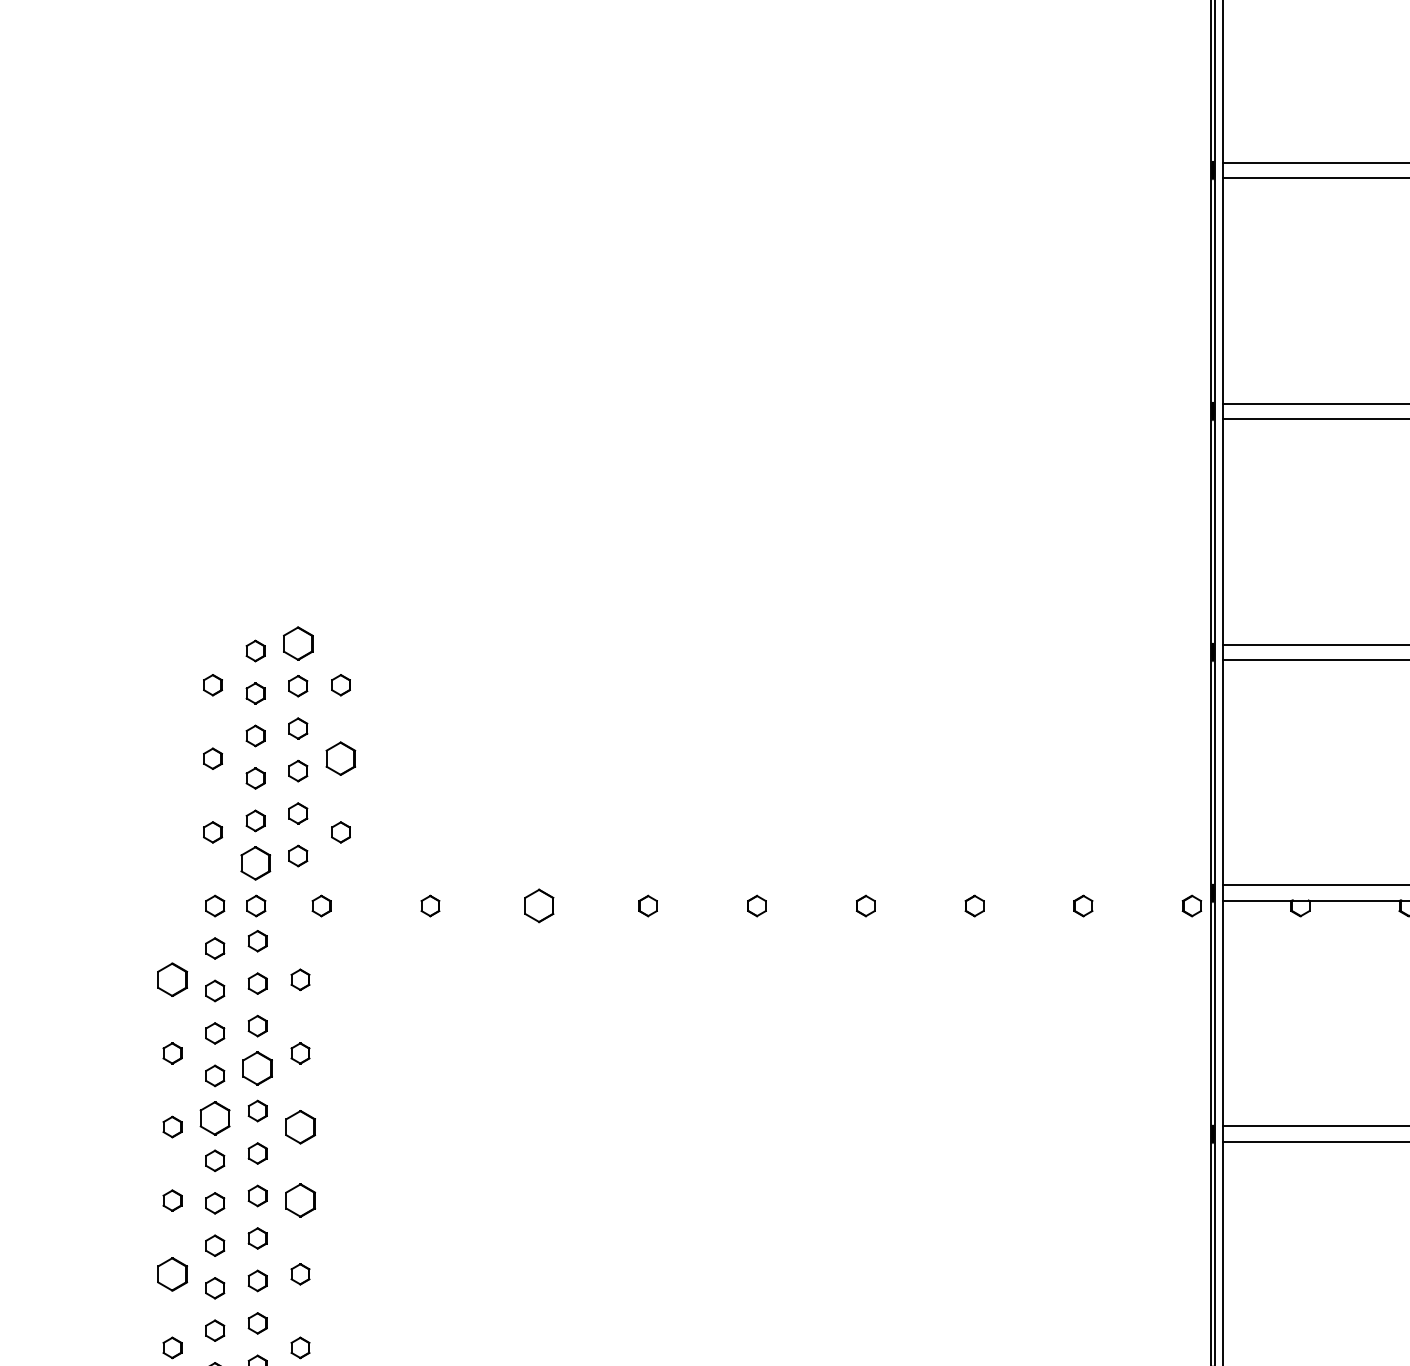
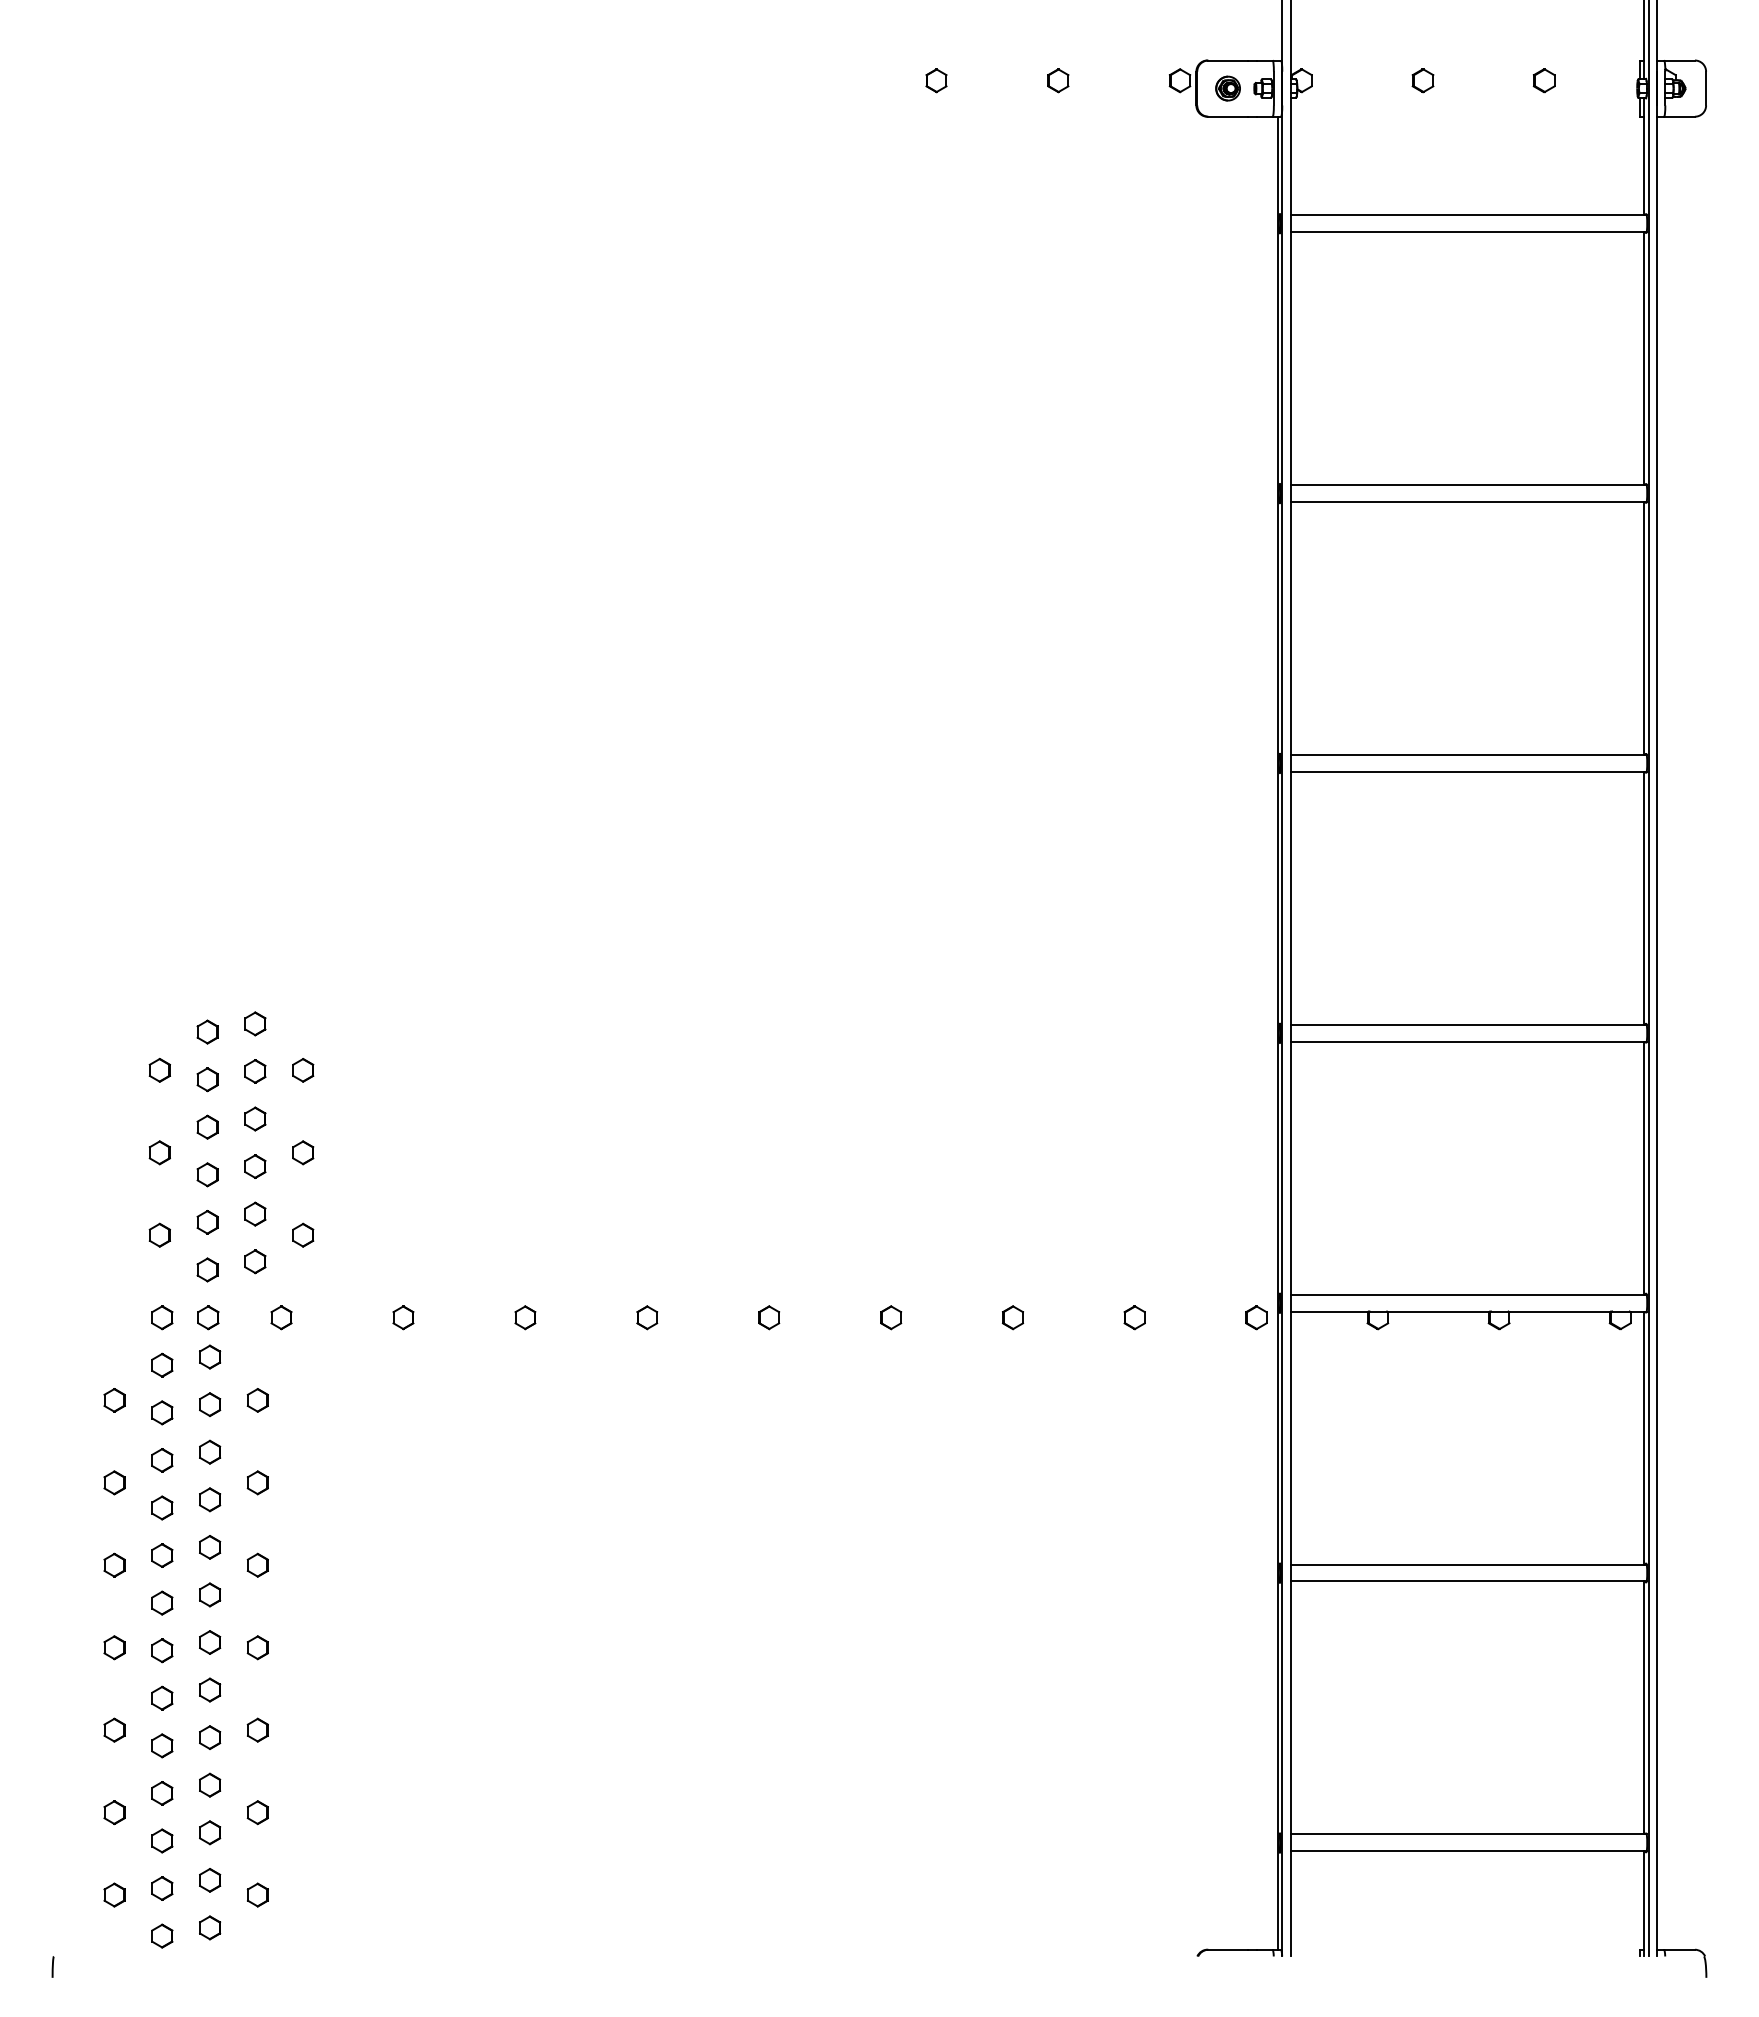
part: (298, 643) -> (255, 1023), size x0.62
part: (341, 758) -> (303, 1152), size x0.62
part: (255, 862) -> (207, 1269), size x0.62
part: (539, 905) -> (525, 1317), size x0.62
part: (172, 979) -> (114, 1400), size x0.62
part: (258, 1068) -> (210, 1499), size x0.62
part: (215, 1118) -> (162, 1555), size x0.62
part: (300, 1126) -> (257, 1564), size x0.62
part: (300, 1200) -> (257, 1647), size x0.62
part: (172, 1273) -> (114, 1729), size x0.62

